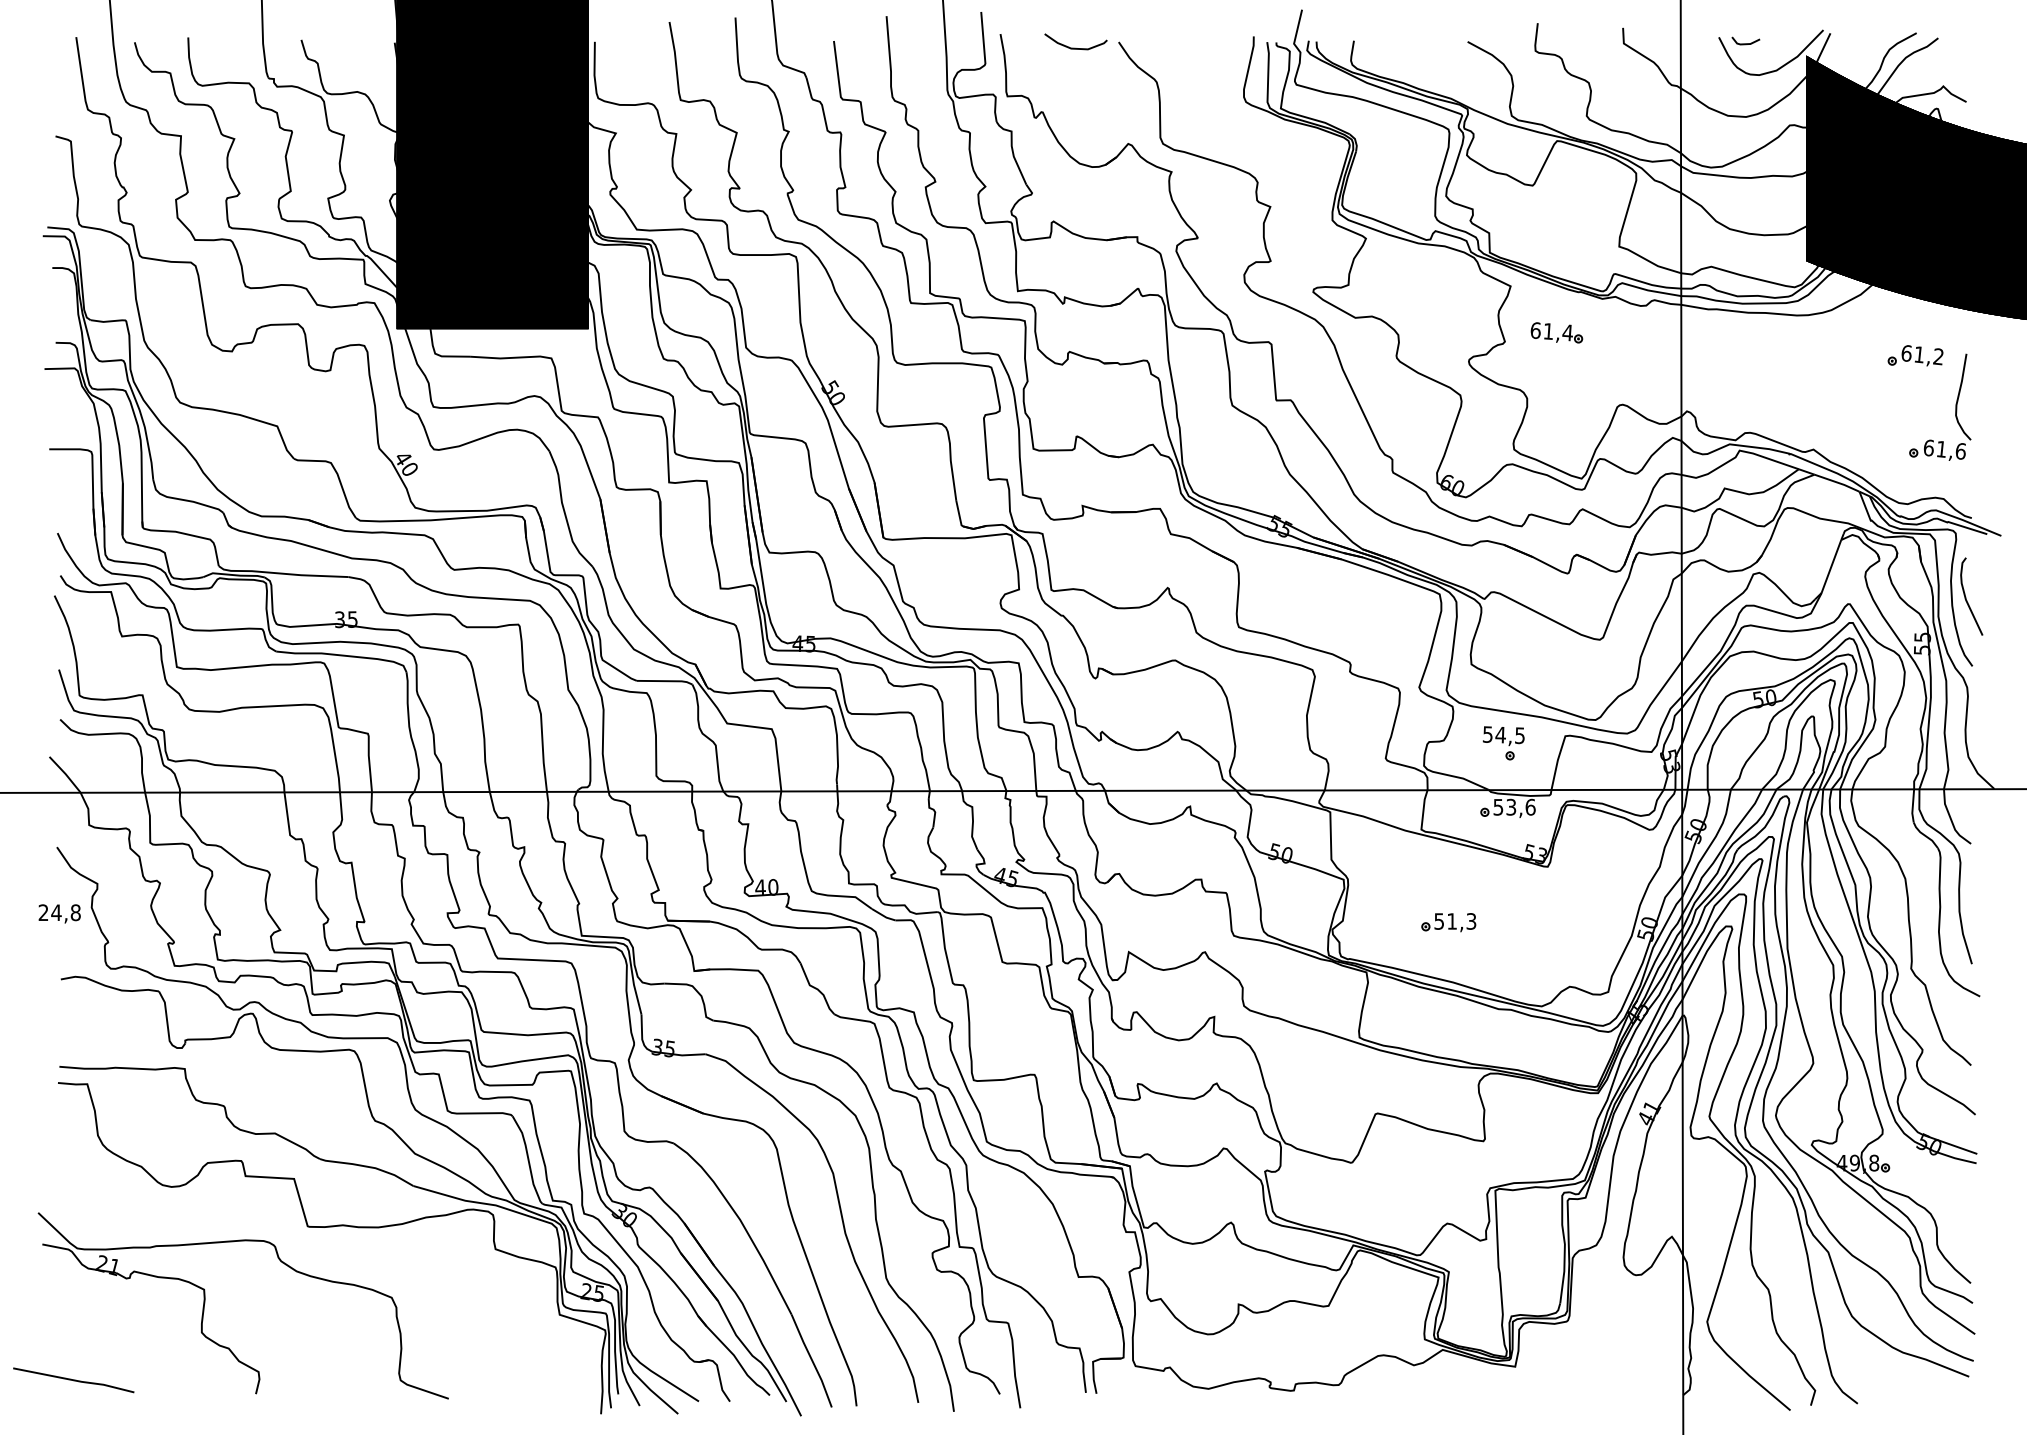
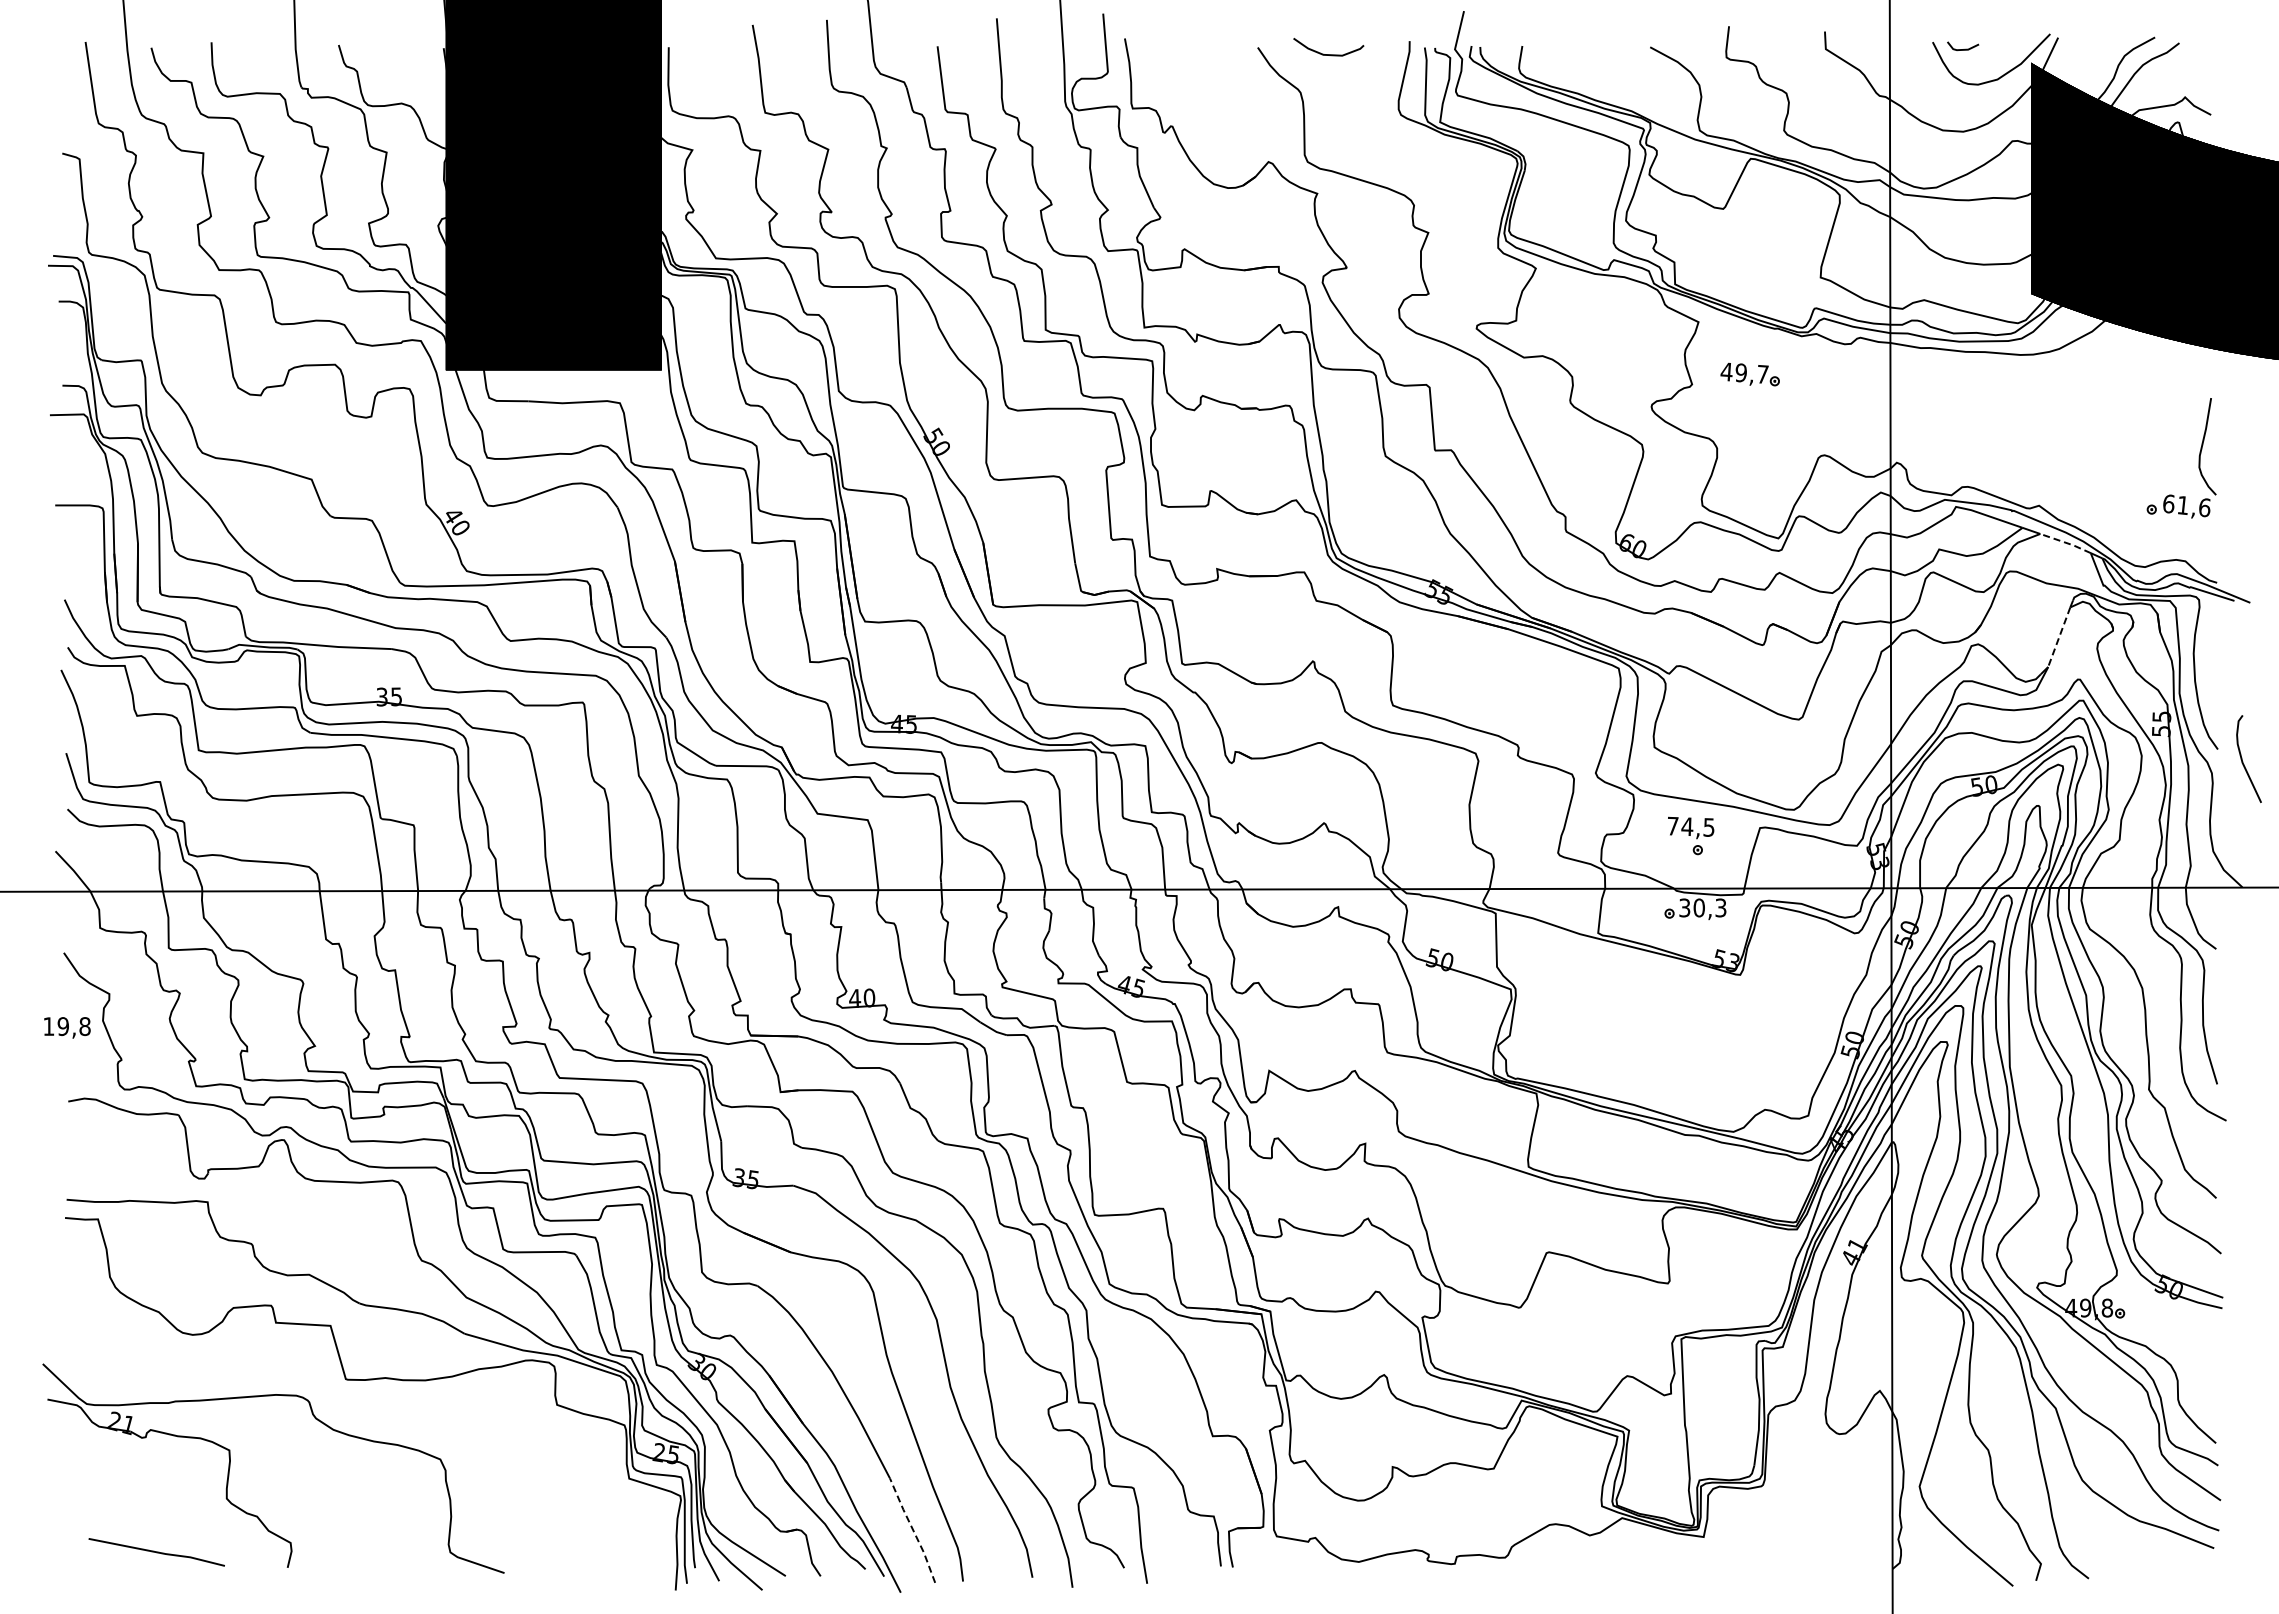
curve: (1075, 48) -> (1328, 54), moved
text: (1551, 331) -> (1744, 372), 61,4 -> 49,7
part: (1915, 355) -> (2153, 400), removed
line: (1837, 482) -> (2066, 542), solid -> dashed
line: (1831, 566) -> (2059, 637), solid -> dashed
curve: (1966, 598) -> (2243, 761), moved
text: (1487, 734) -> (1672, 826), 54,5 -> 74,5
text: (1514, 806) -> (1702, 907), 53,6 -> 30,3
text: (50, 912) -> (56, 1026), 24,8 -> 19,8
part: (1448, 922) -> (1628, 1037), removed
line: (812, 1360) -> (913, 1530), solid -> dashed
line: (73, 1380) -> (156, 1552), moved

